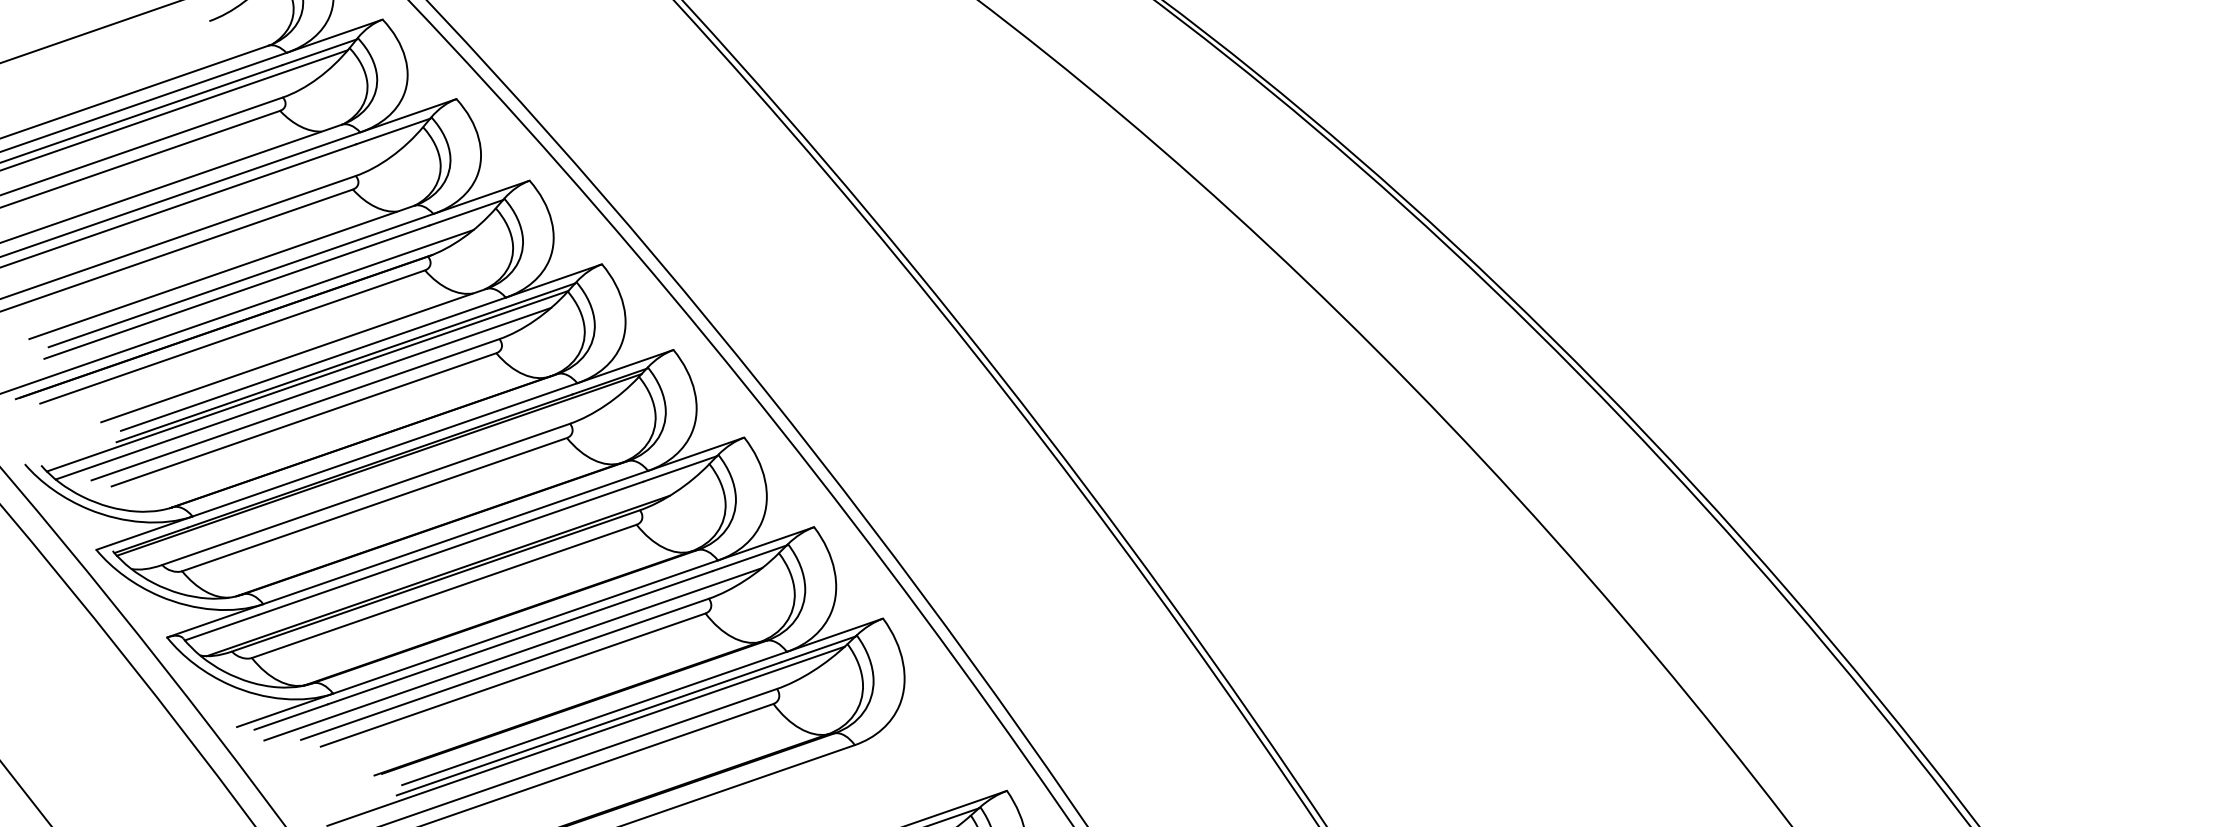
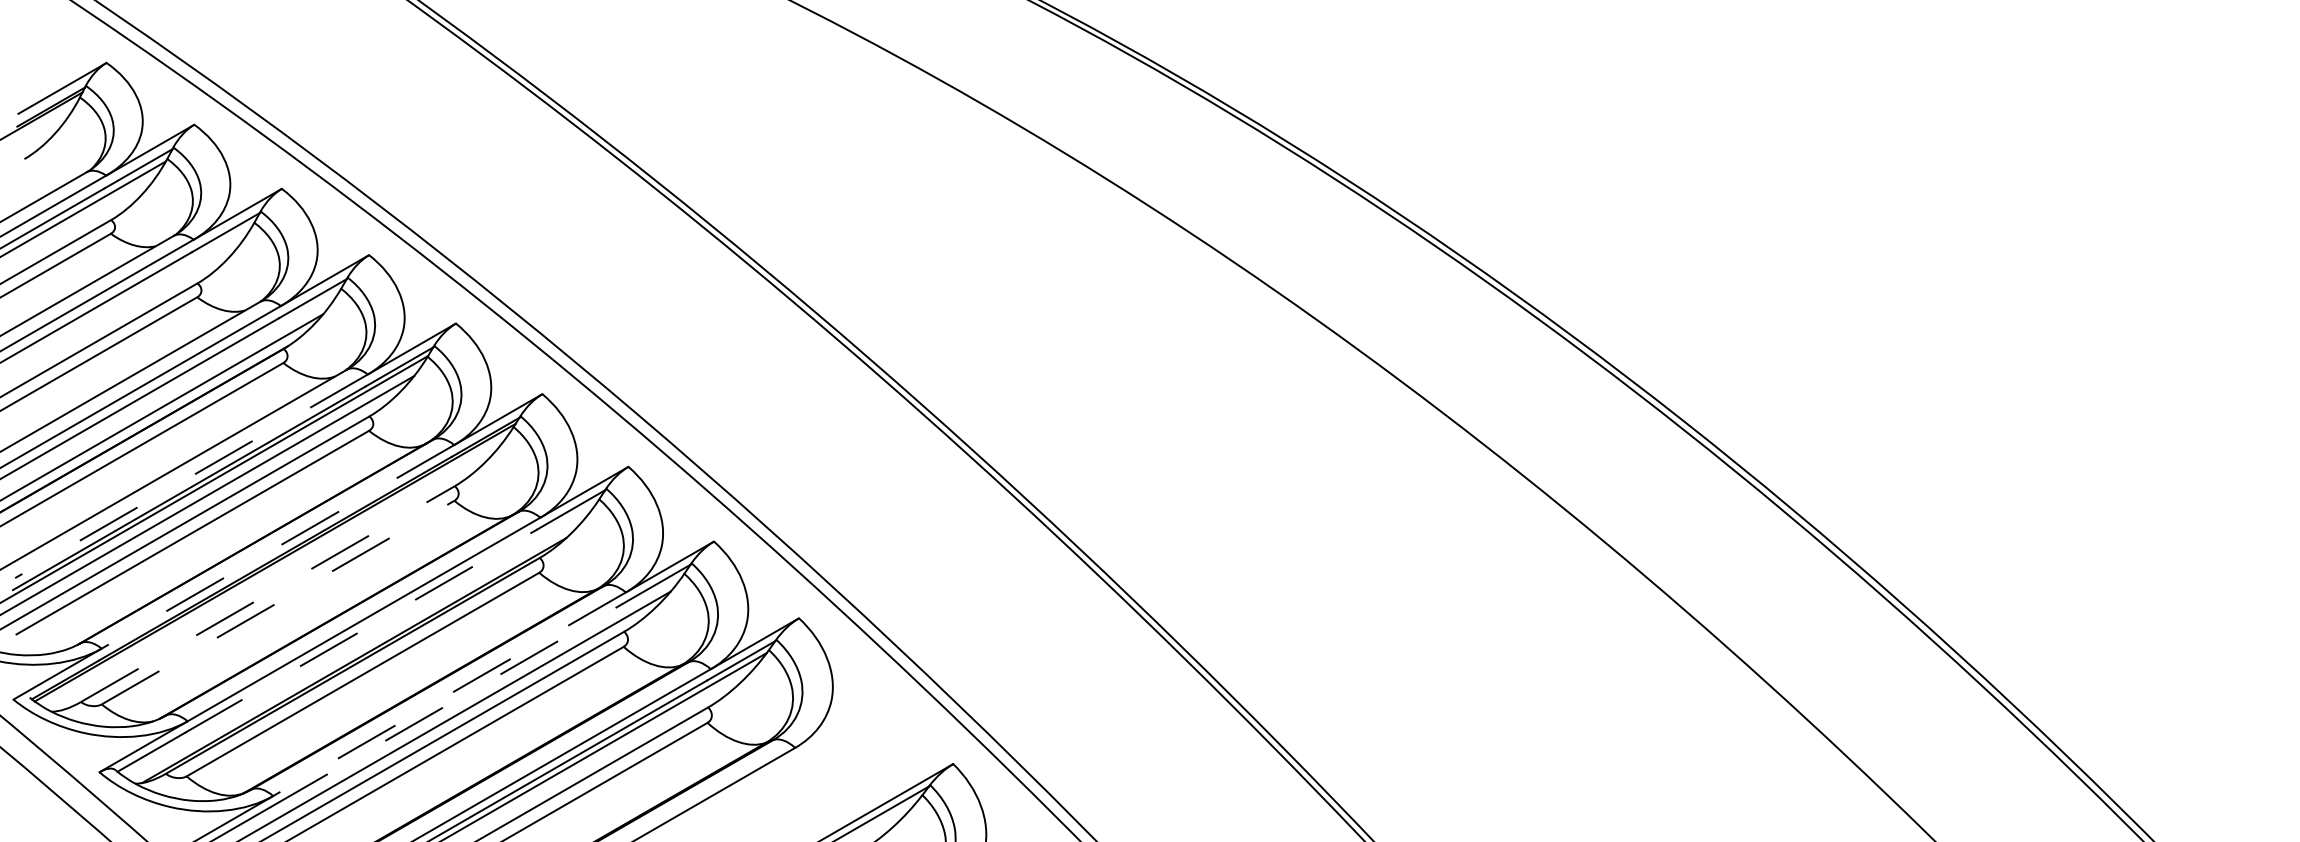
line: (313, 364) -> (191, 476), solid -> dashed
line: (384, 449) -> (277, 546), solid -> dashed
line: (365, 494) -> (267, 594), solid -> dashed
line: (374, 504) -> (278, 602), solid -> dashed
line: (450, 548) -> (361, 631), solid -> dashed
line: (525, 627) -> (449, 694), solid -> dashed
line: (520, 637) -> (446, 705), solid -> dashed

